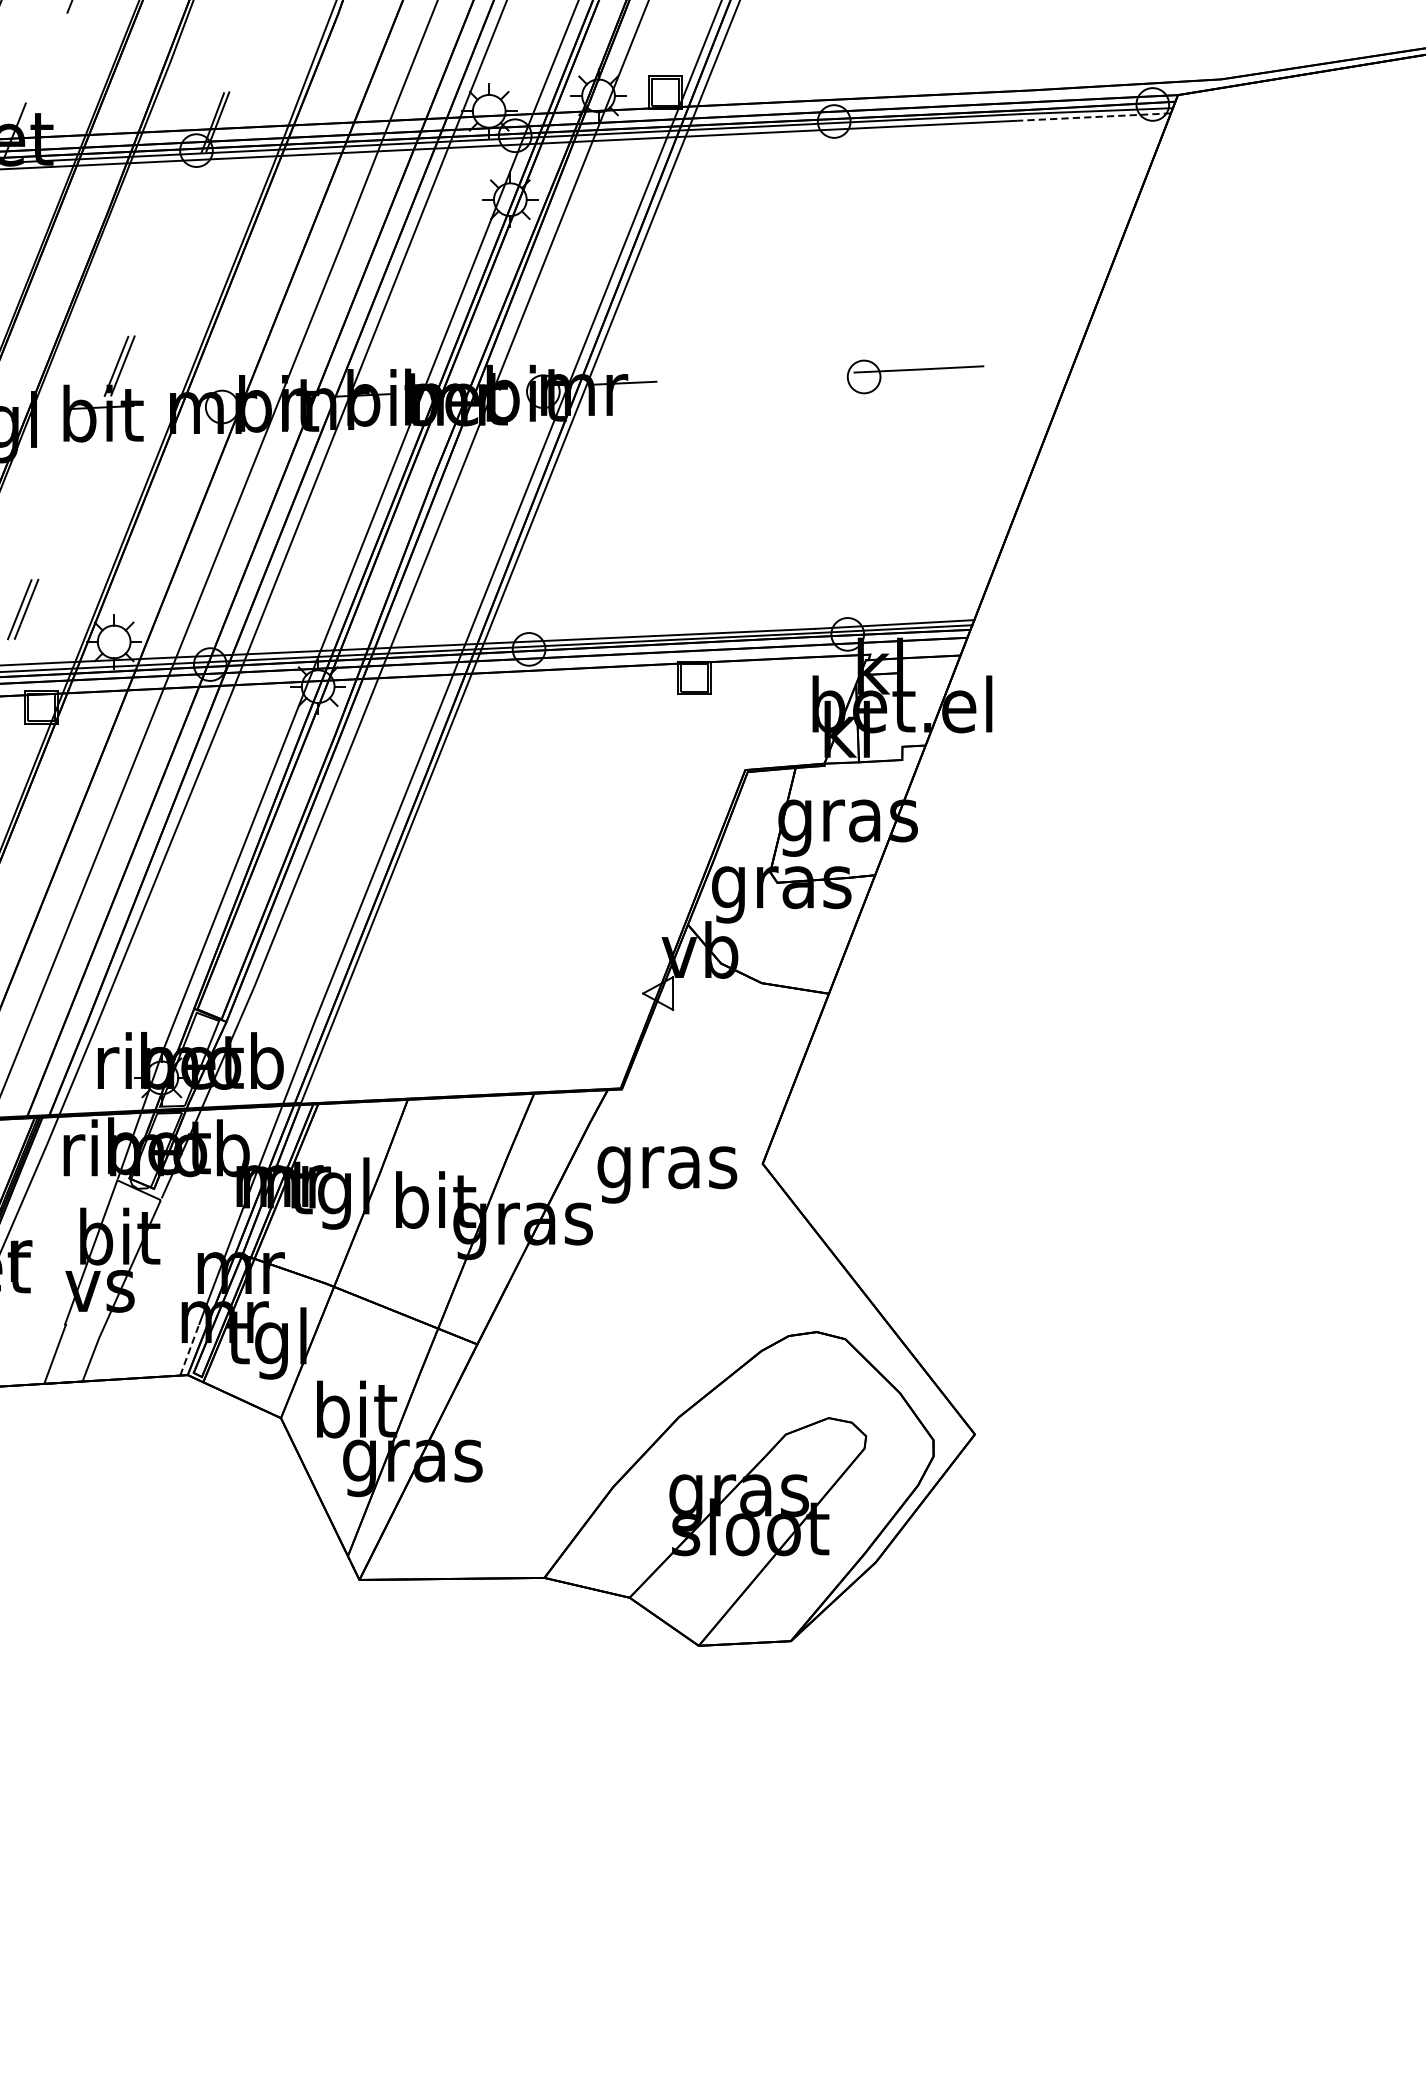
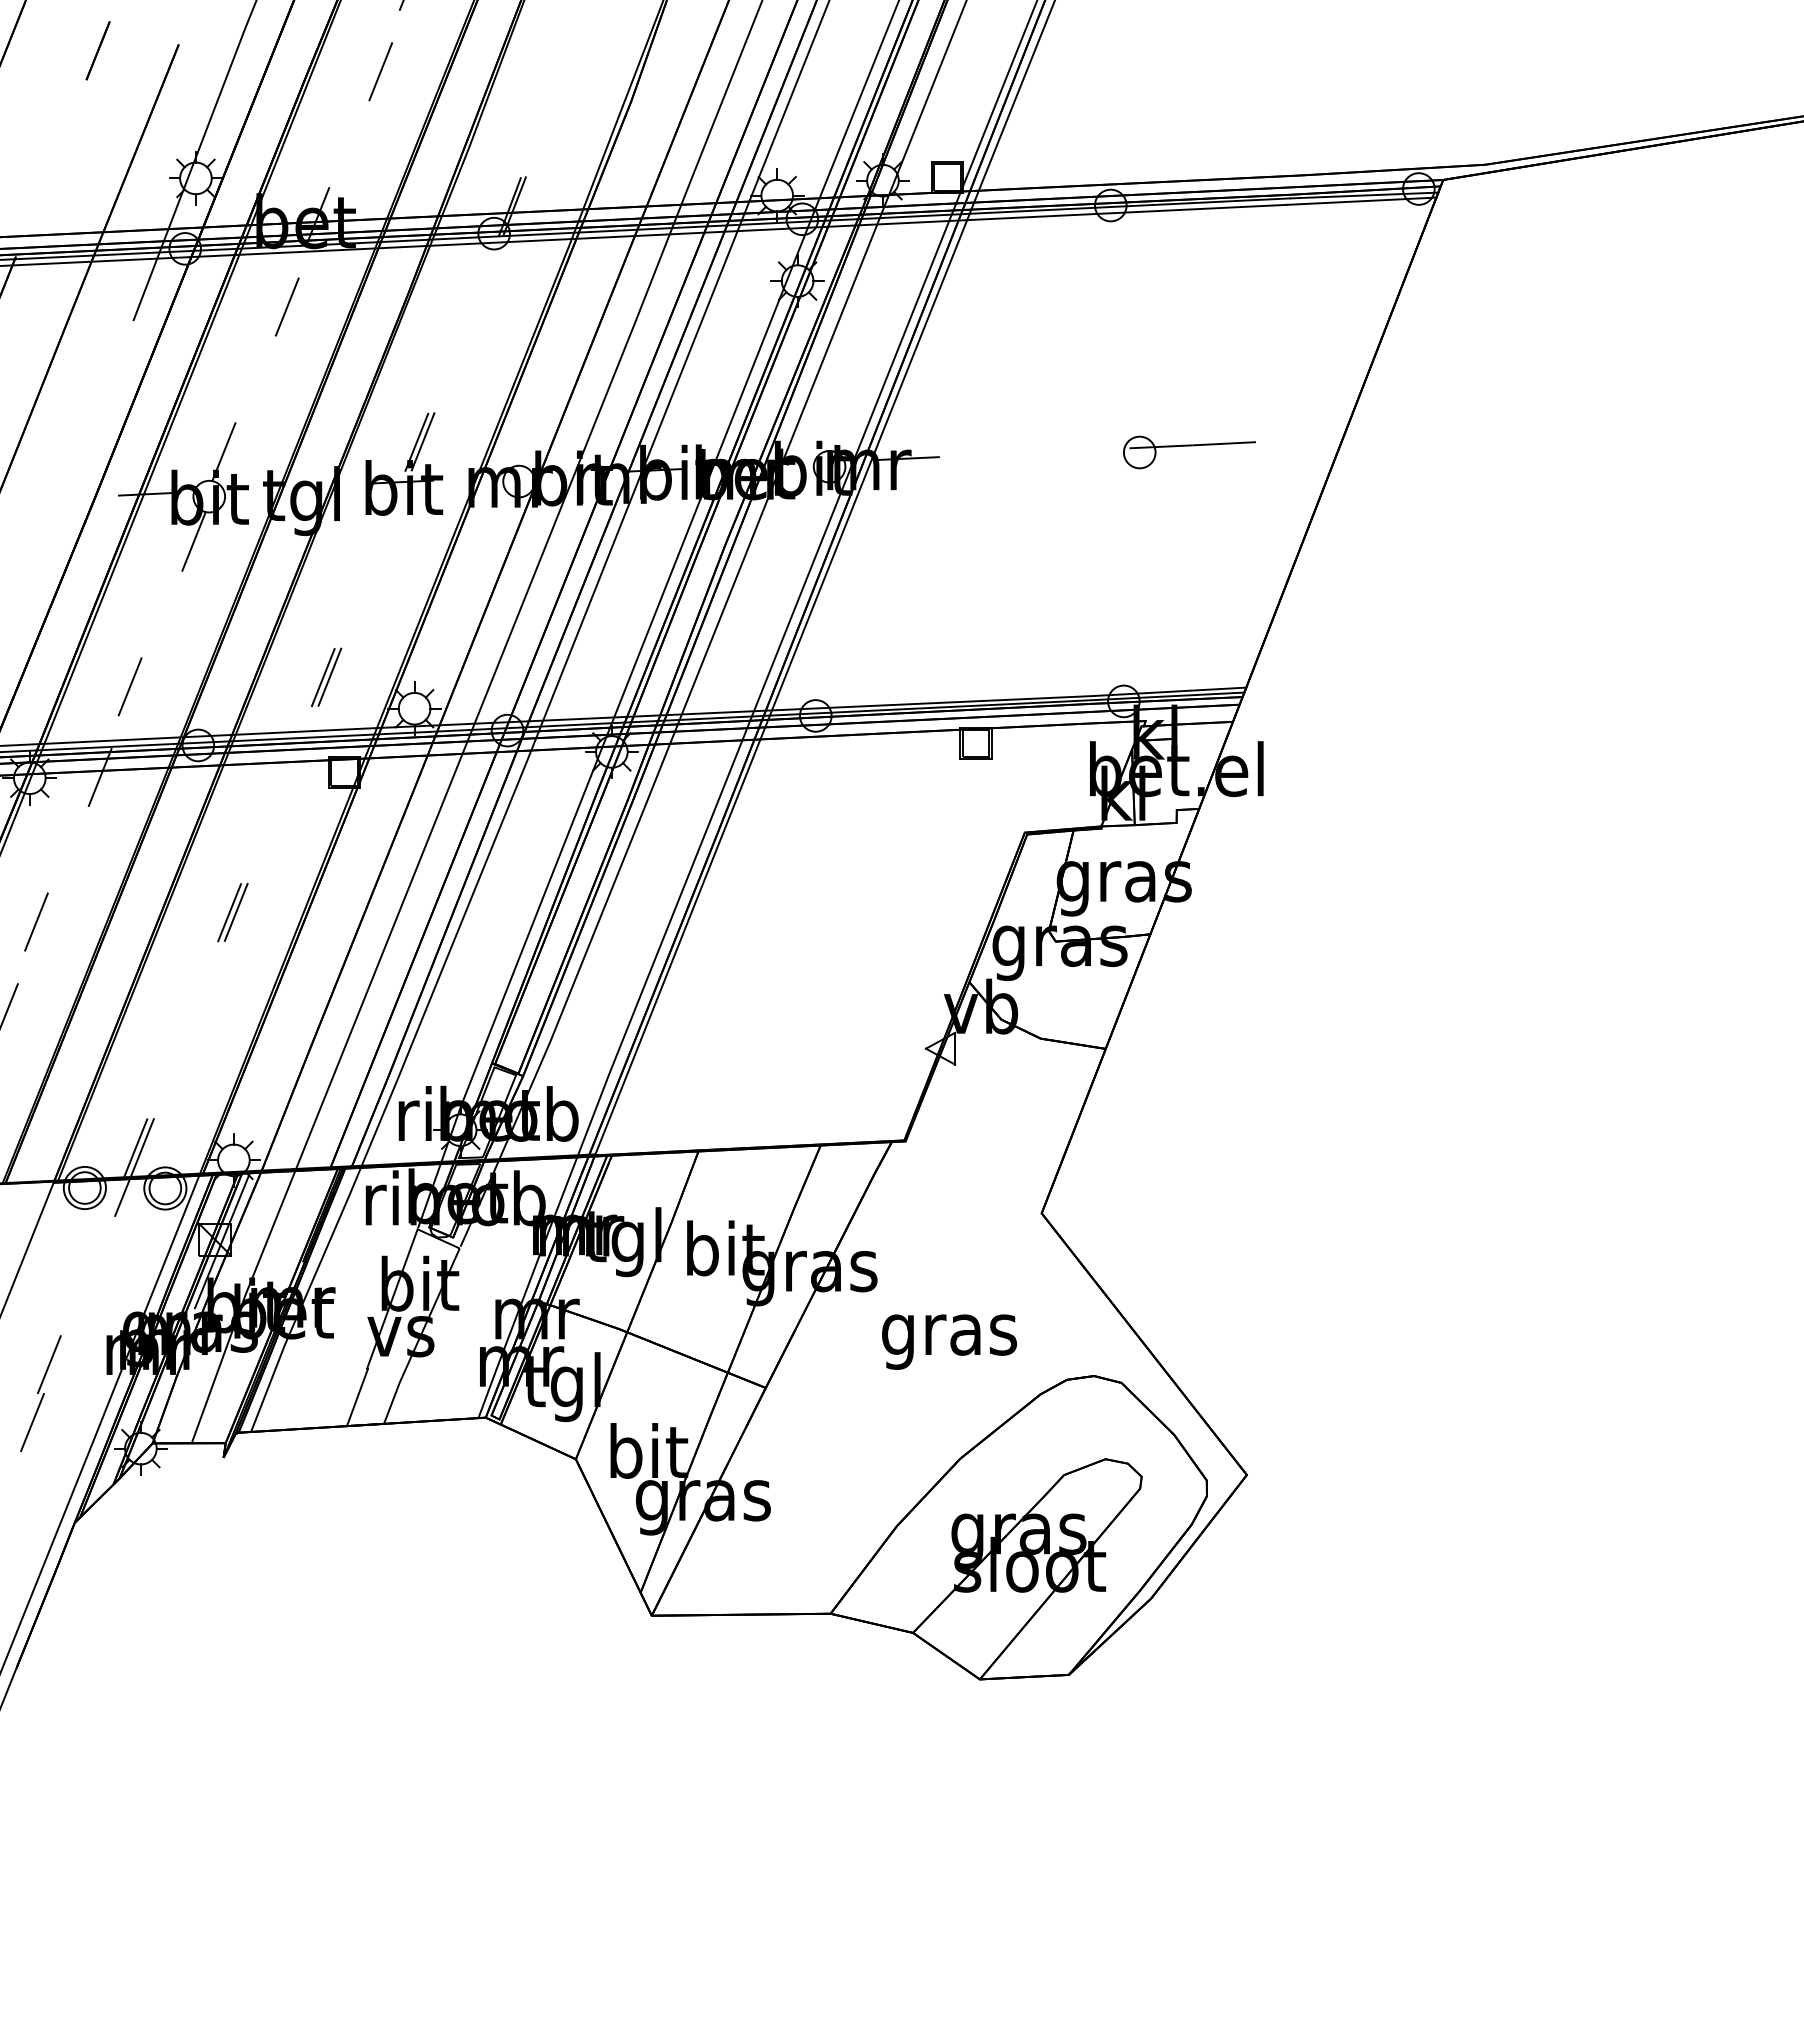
line: (1093, 117) -> (1361, 201), dashed -> solid
text: (667, 1174) -> (949, 1341), moved
line: (189, 1350) -> (487, 1393), dashed -> solid

